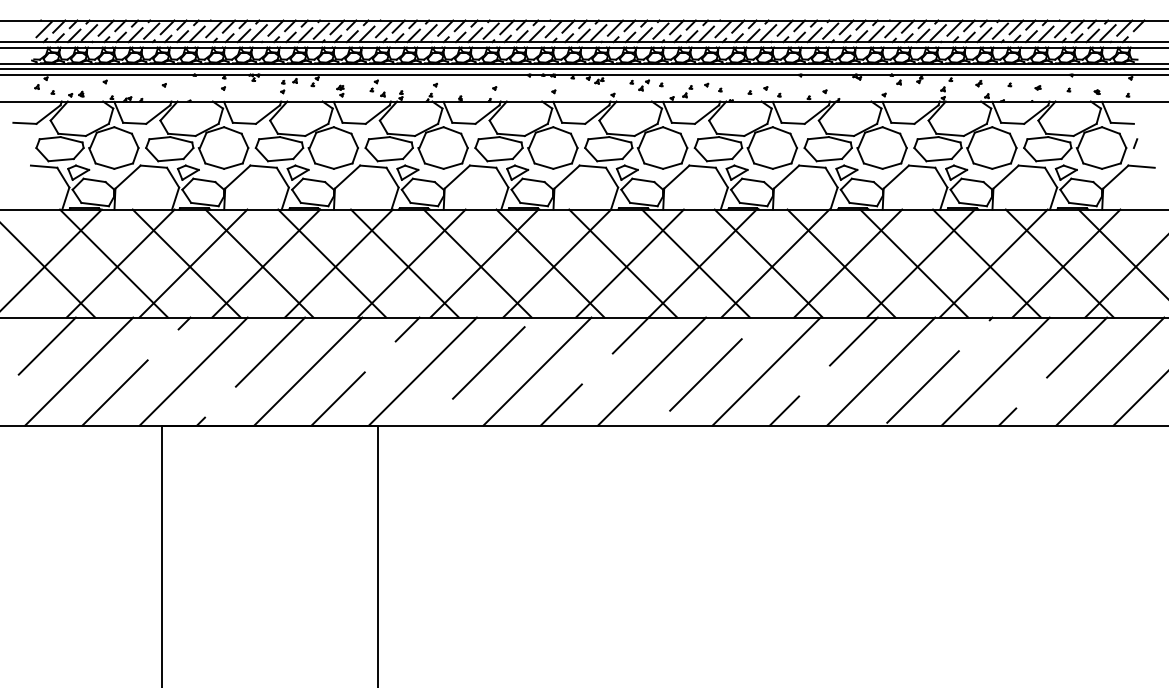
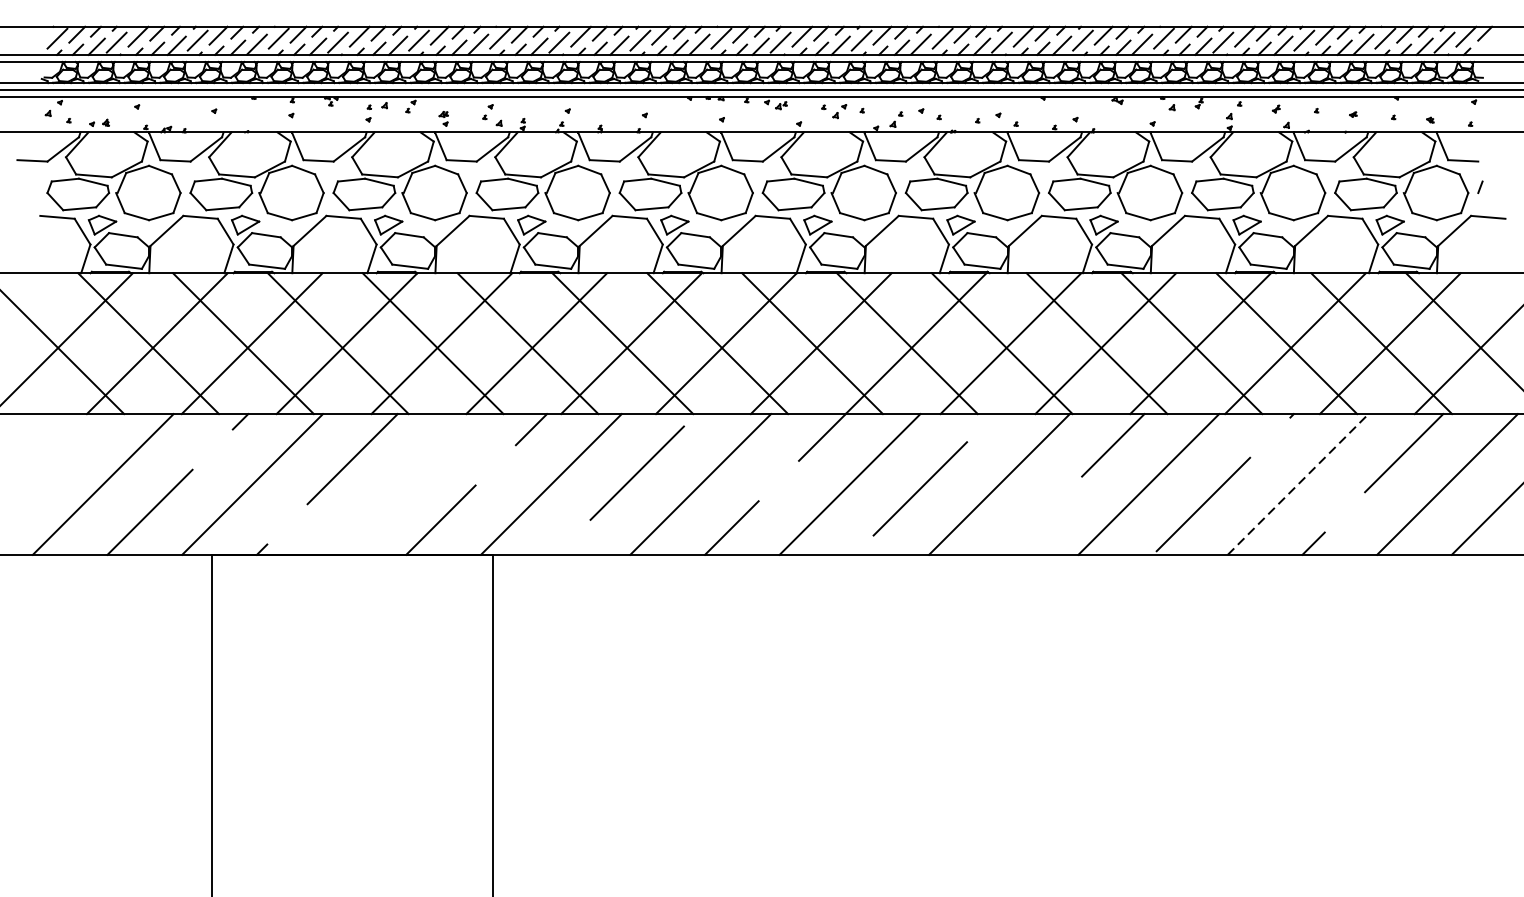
line: (46, 345) -> (60, 450), removed
line: (308, 371) -> (402, 484), removed
line: (996, 371) -> (1299, 484), solid -> dashed
line: (784, 410) -> (1022, 535), removed

